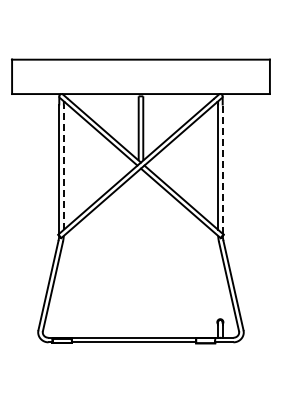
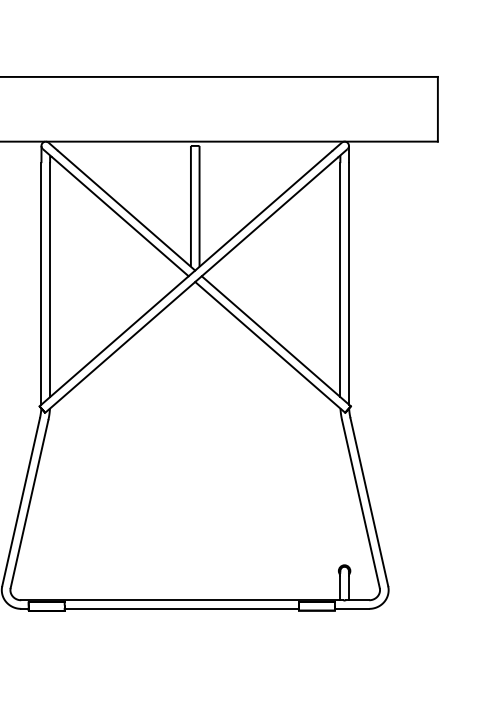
line: (63, 167) -> (49, 279), dashed -> solid
line: (222, 169) -> (348, 283), dashed -> solid

